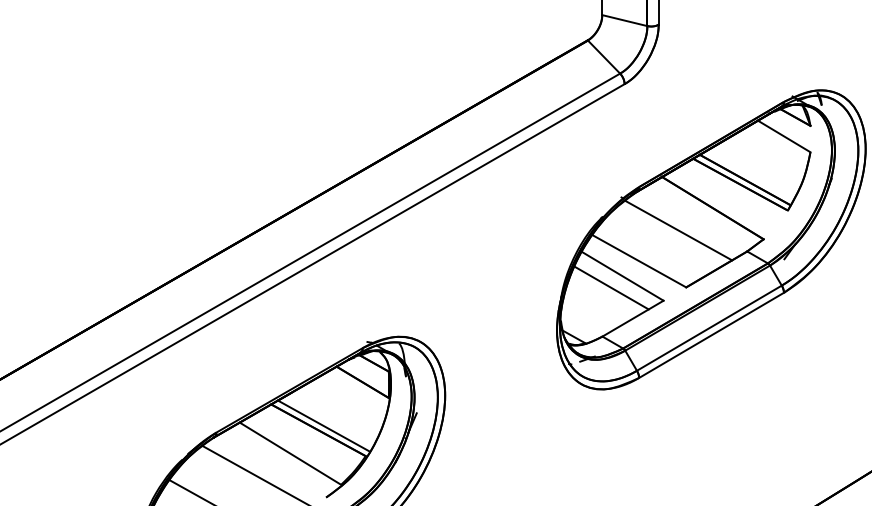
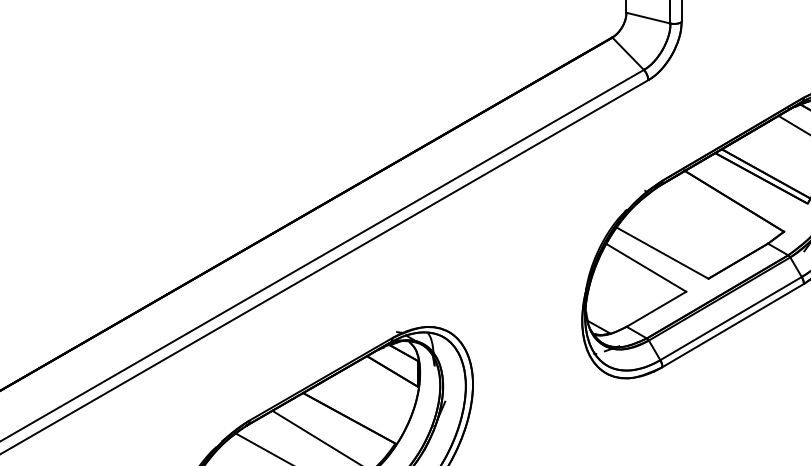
line: (678, 230) -> (700, 223), removed
line: (611, 287) -> (635, 278), removed
line: (323, 425) -> (354, 413), removed

